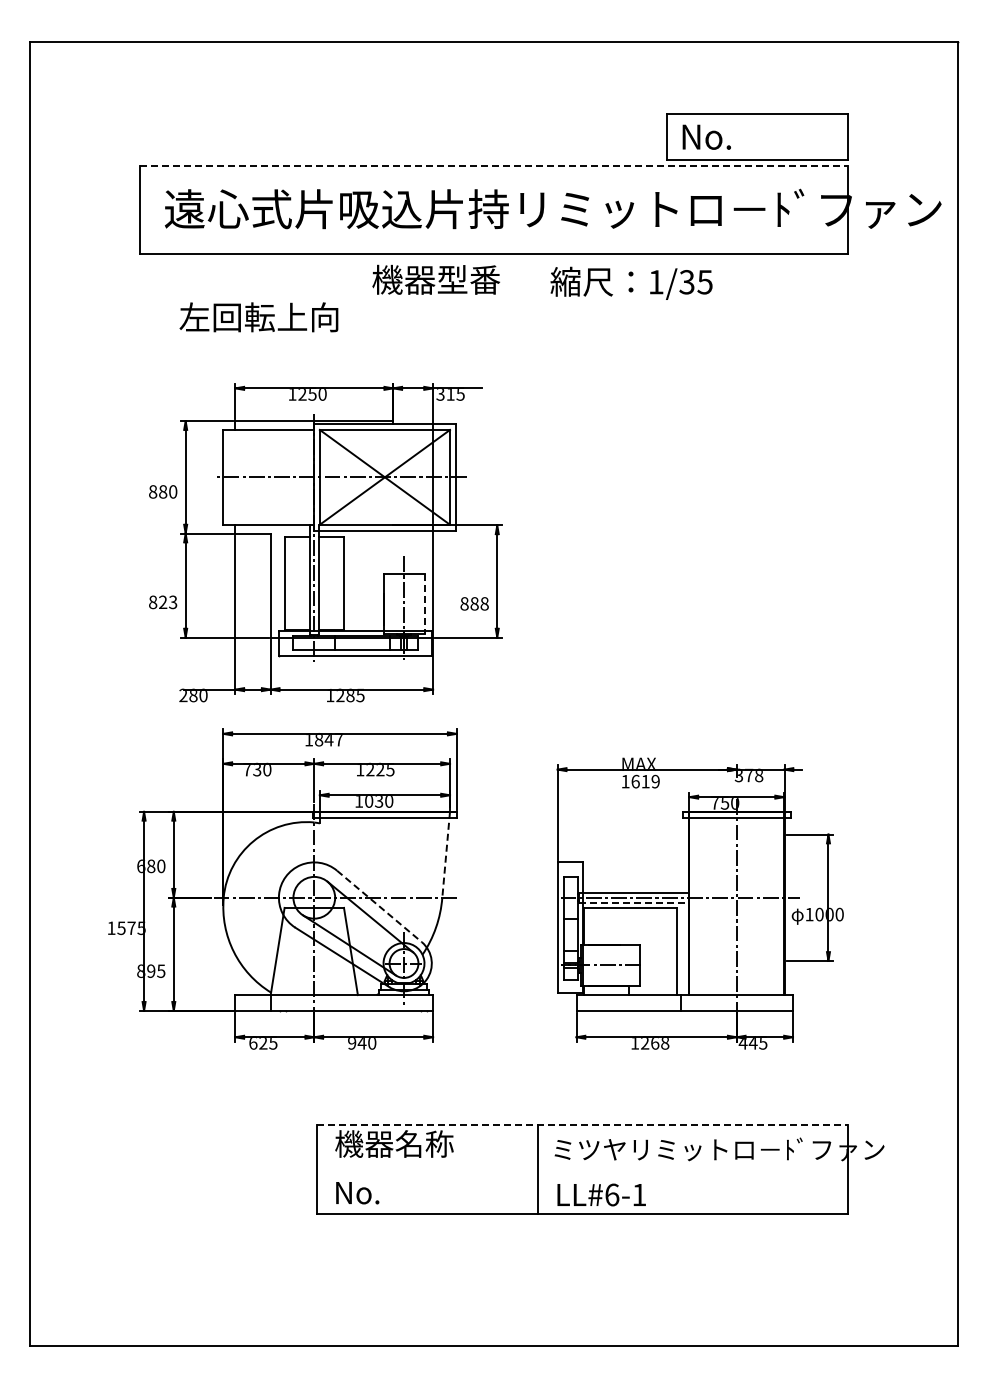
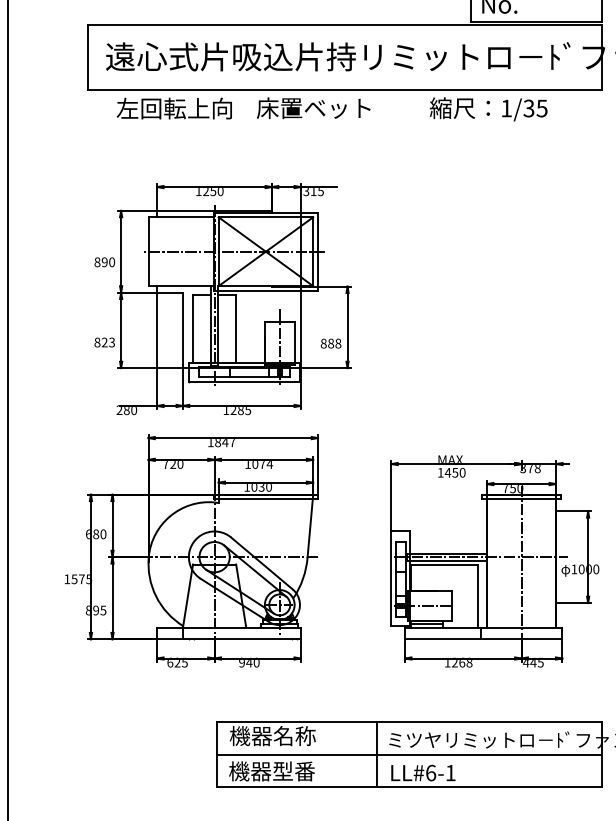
line: (494, 165) -> (345, 25), dashed -> solid
text: (450, 279) -> (313, 107), 機器型番 -> 床置ベット
text: (631, 282) -> (488, 108), moved
text: (258, 317) -> (174, 108), moved
text: (163, 491) -> (105, 262), 880 -> 890
line: (424, 603) -> (294, 343), dashed -> solid
text: (380, 769) -> (262, 463), 1225 -> 1074
text: (257, 770) -> (173, 464), 730 -> 720
text: (645, 781) -> (455, 472), 1619 -> 1450
line: (446, 855) -> (310, 526), dashed -> solid
line: (634, 902) -> (447, 560), dashed -> solid
line: (379, 906) -> (261, 563), dashed -> solid
line: (606, 990) -> (426, 624), added
line: (582, 1125) -> (409, 722), dashed -> solid
line: (582, 1169) -> (409, 754), added
text: (393, 1192) -> (272, 771), No. -> 機器型番

